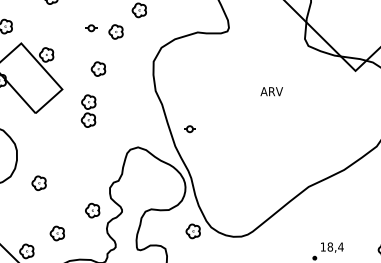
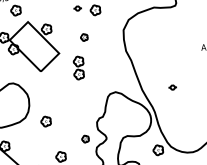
part: (98, 68) -> (84, 37), size x0.7
part: (189, 129) -> (172, 87), moved
part: (92, 210) -> (85, 139), size x0.7

